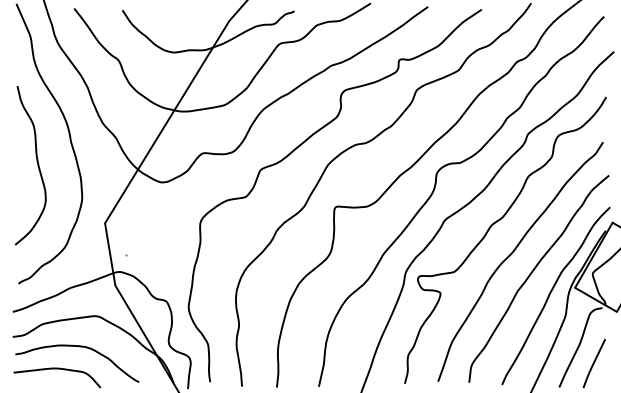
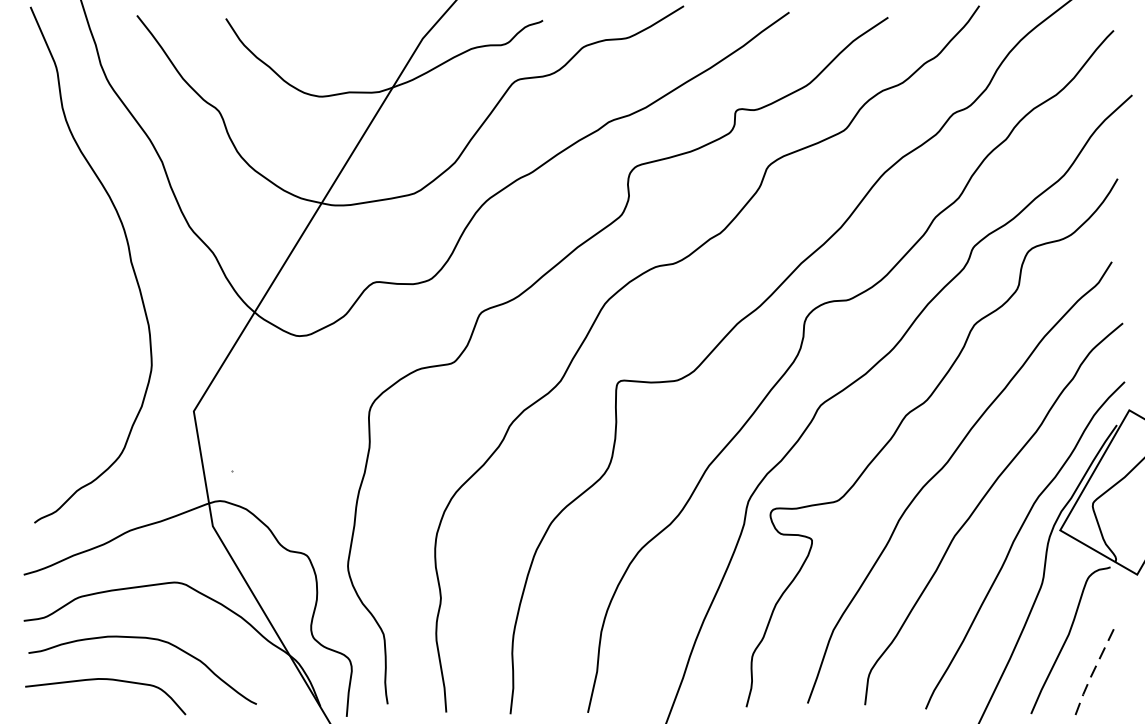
curve: (37, 165) -> (69, 304), removed
line: (593, 363) -> (1094, 669), solid -> dashed

